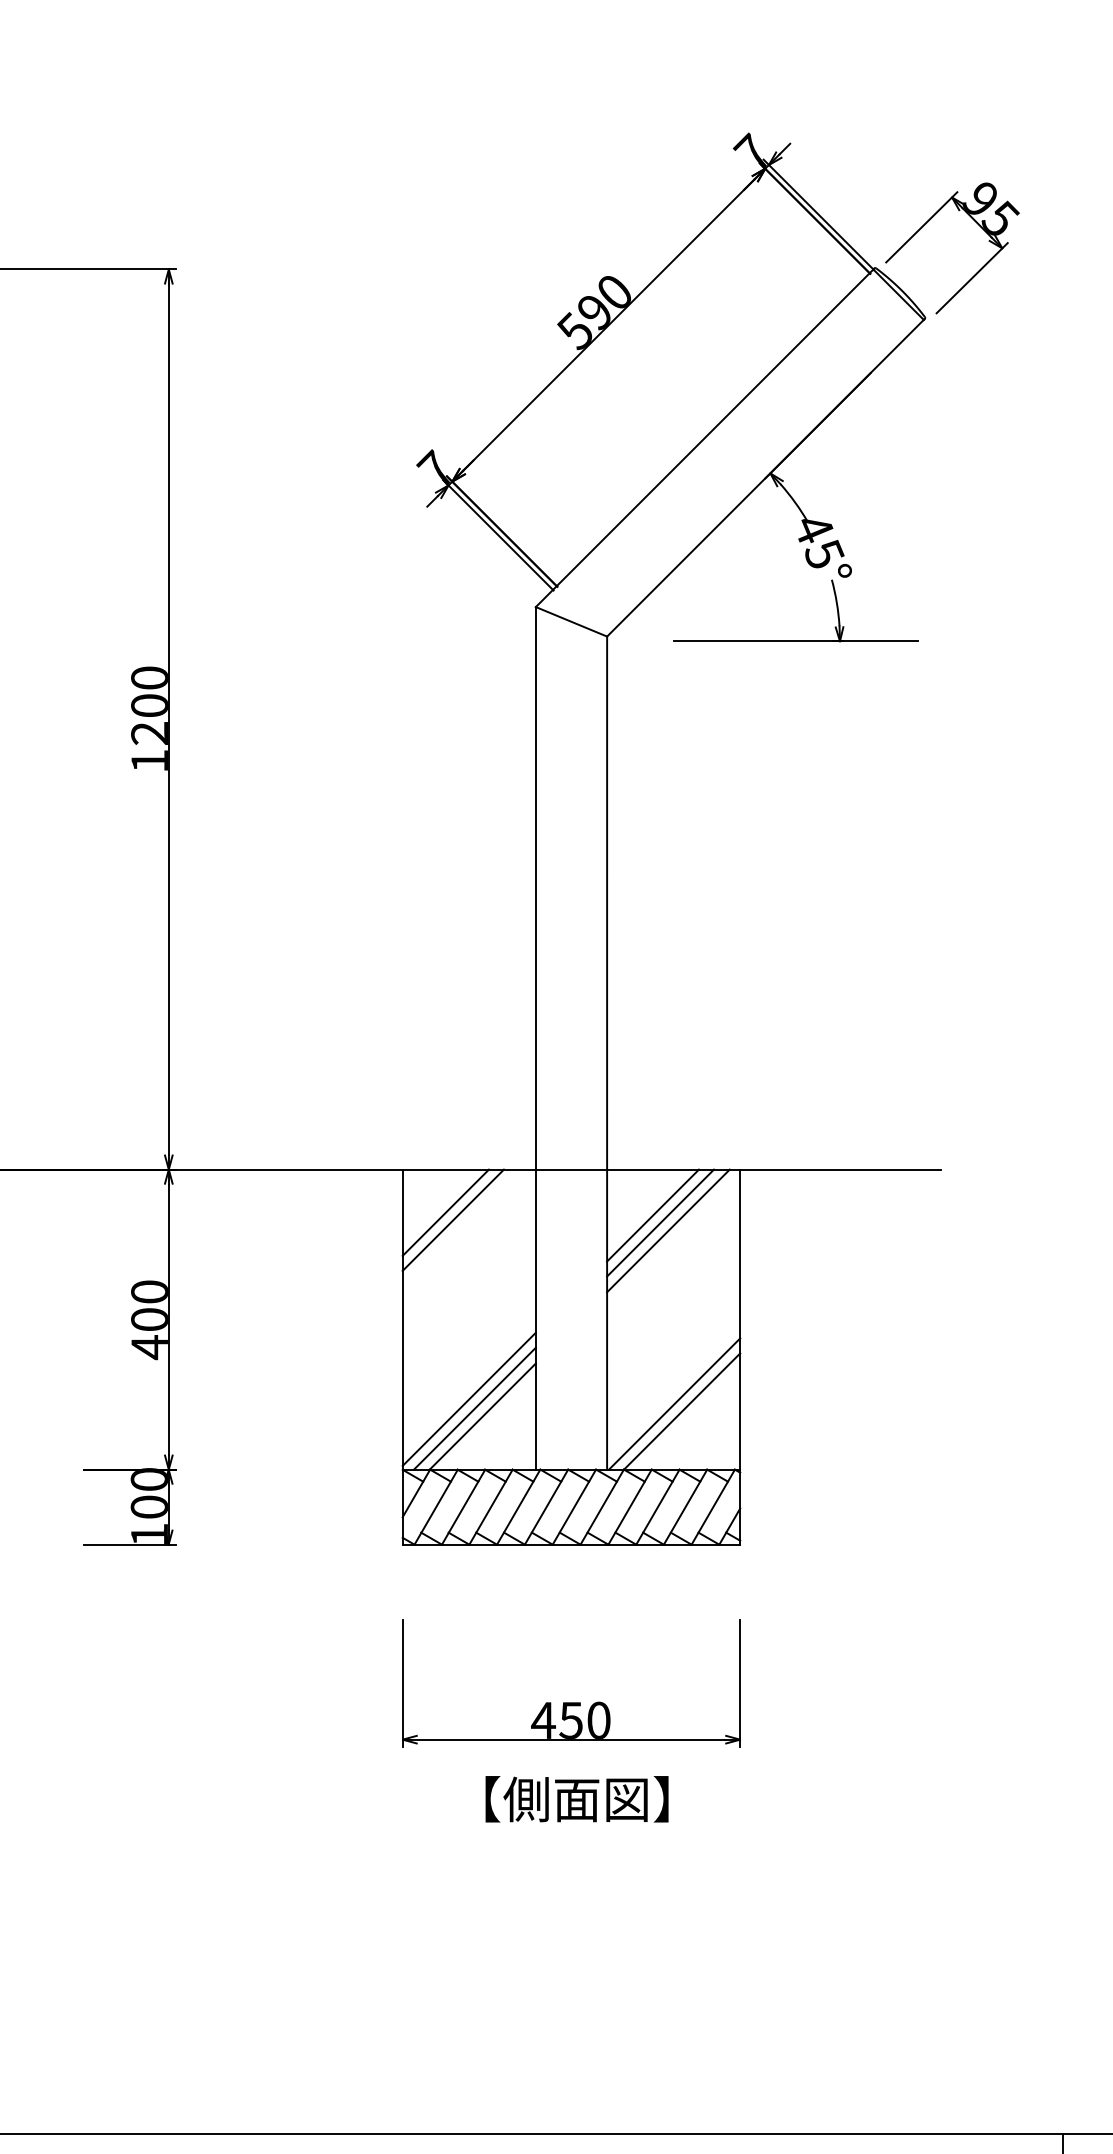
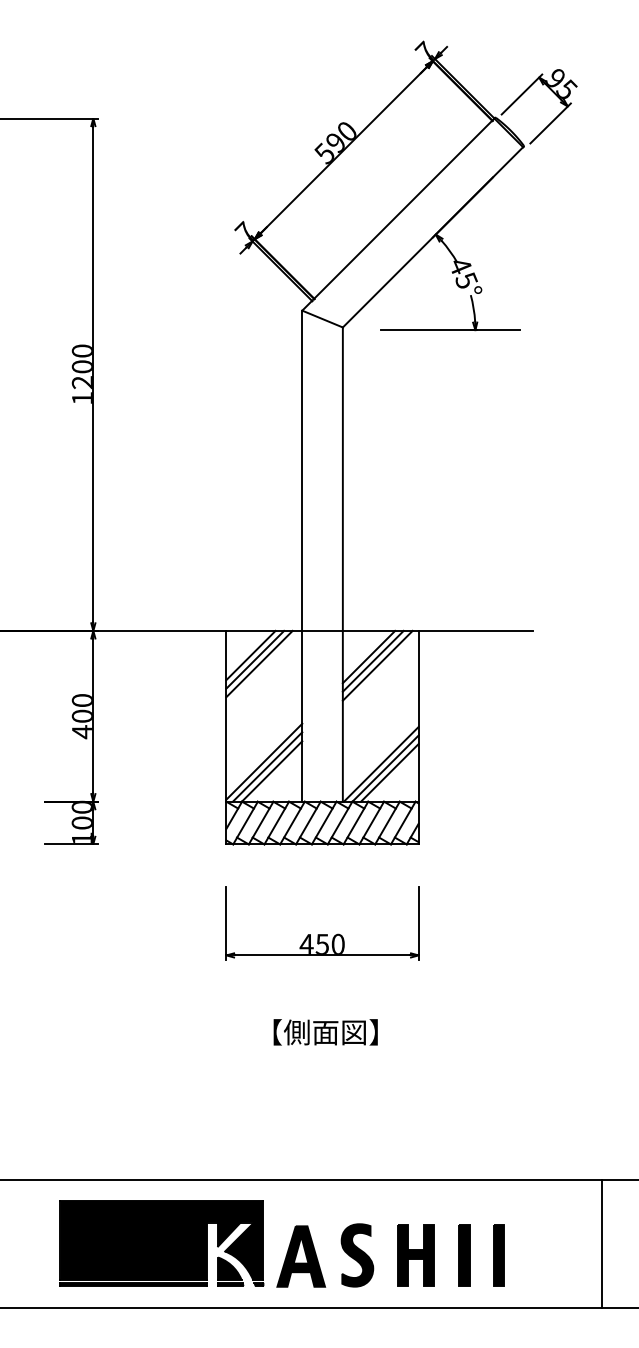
line: (460, 1226) -> (259, 663), added
line: (689, 1418) -> (389, 772), added
text: (576, 1799) -> (325, 1032), moved

